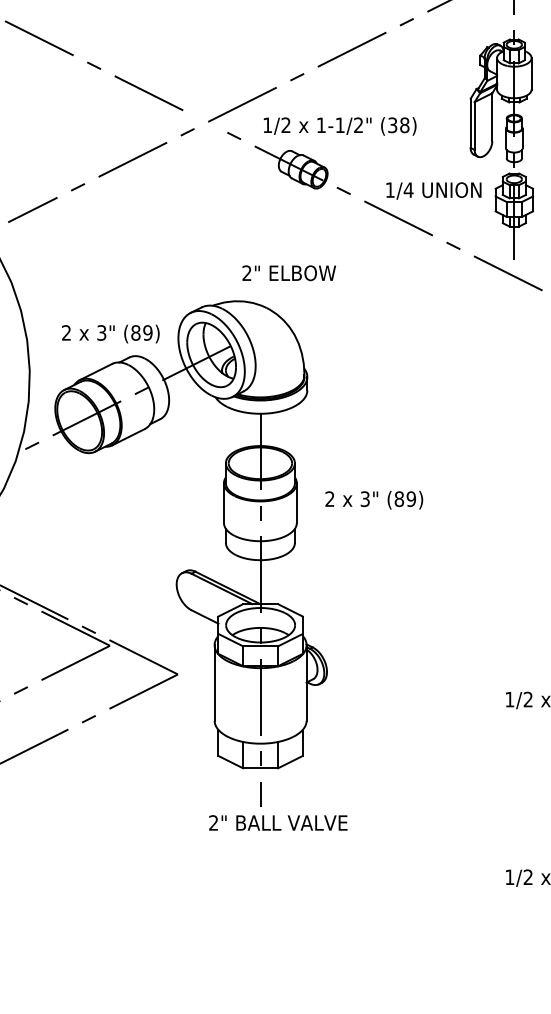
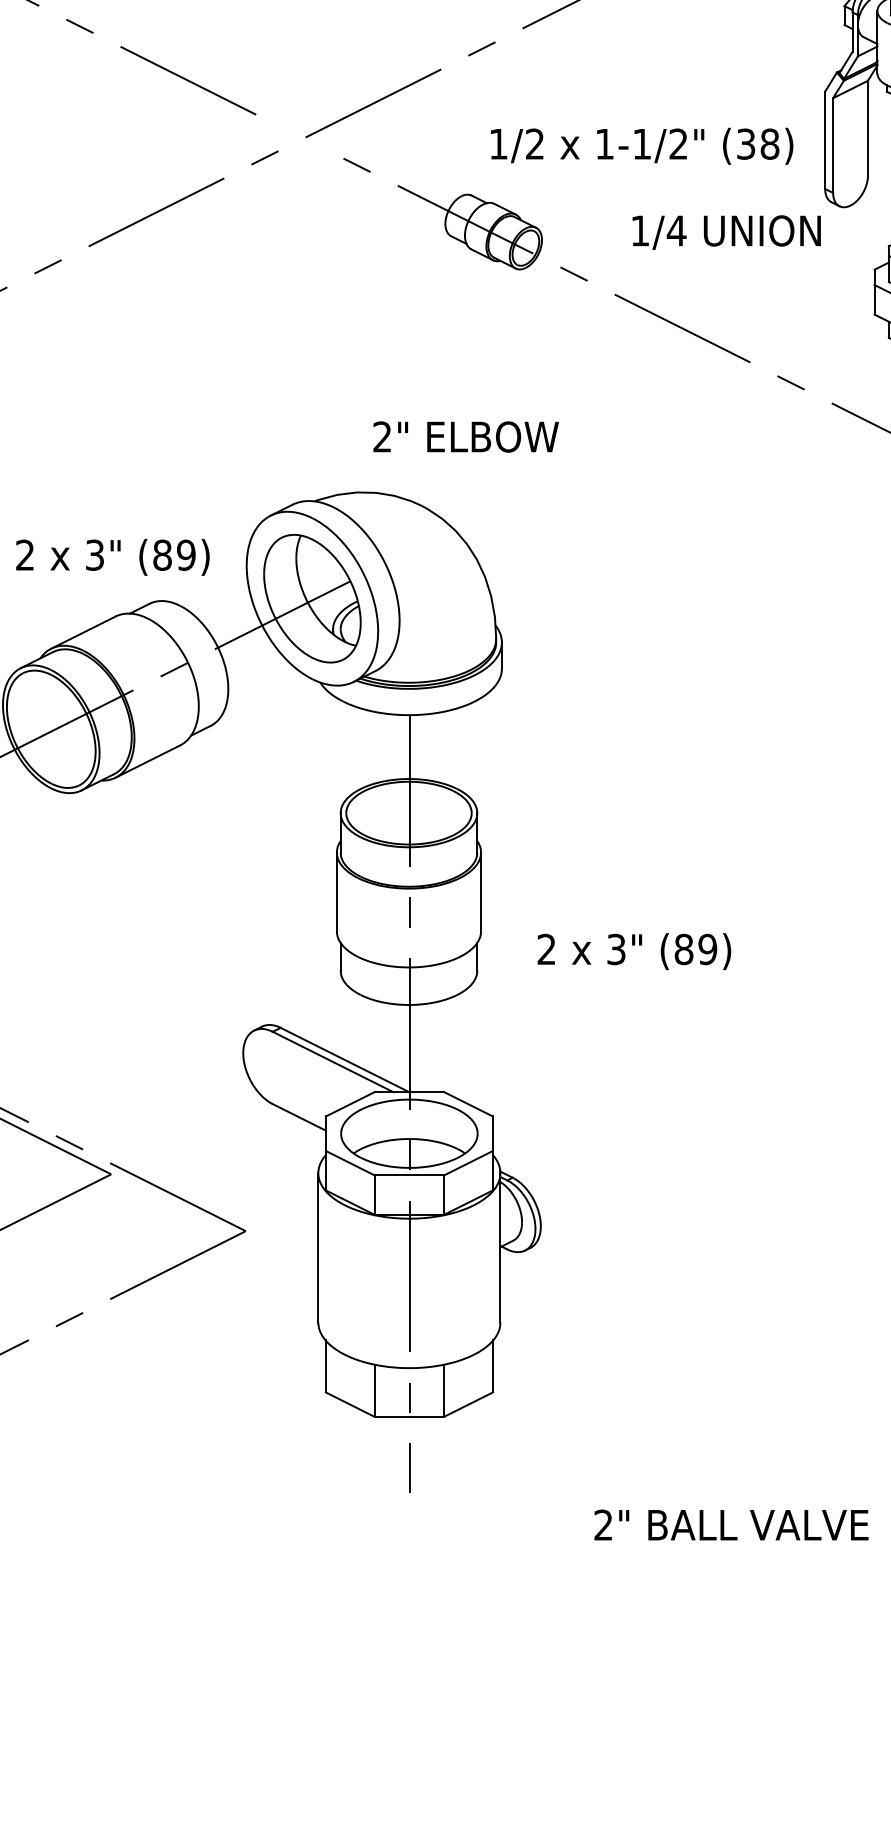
text: (339, 126) -> (640, 146), moved
text: (433, 190) -> (725, 231), moved
text: (374, 500) -> (634, 952), moved
text: (278, 822) -> (731, 1524), moved

